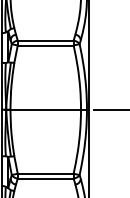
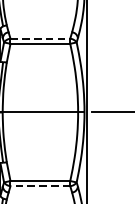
line: (45, 40) -> (40, 38), solid -> dashed
line: (45, 178) -> (40, 186), solid -> dashed

